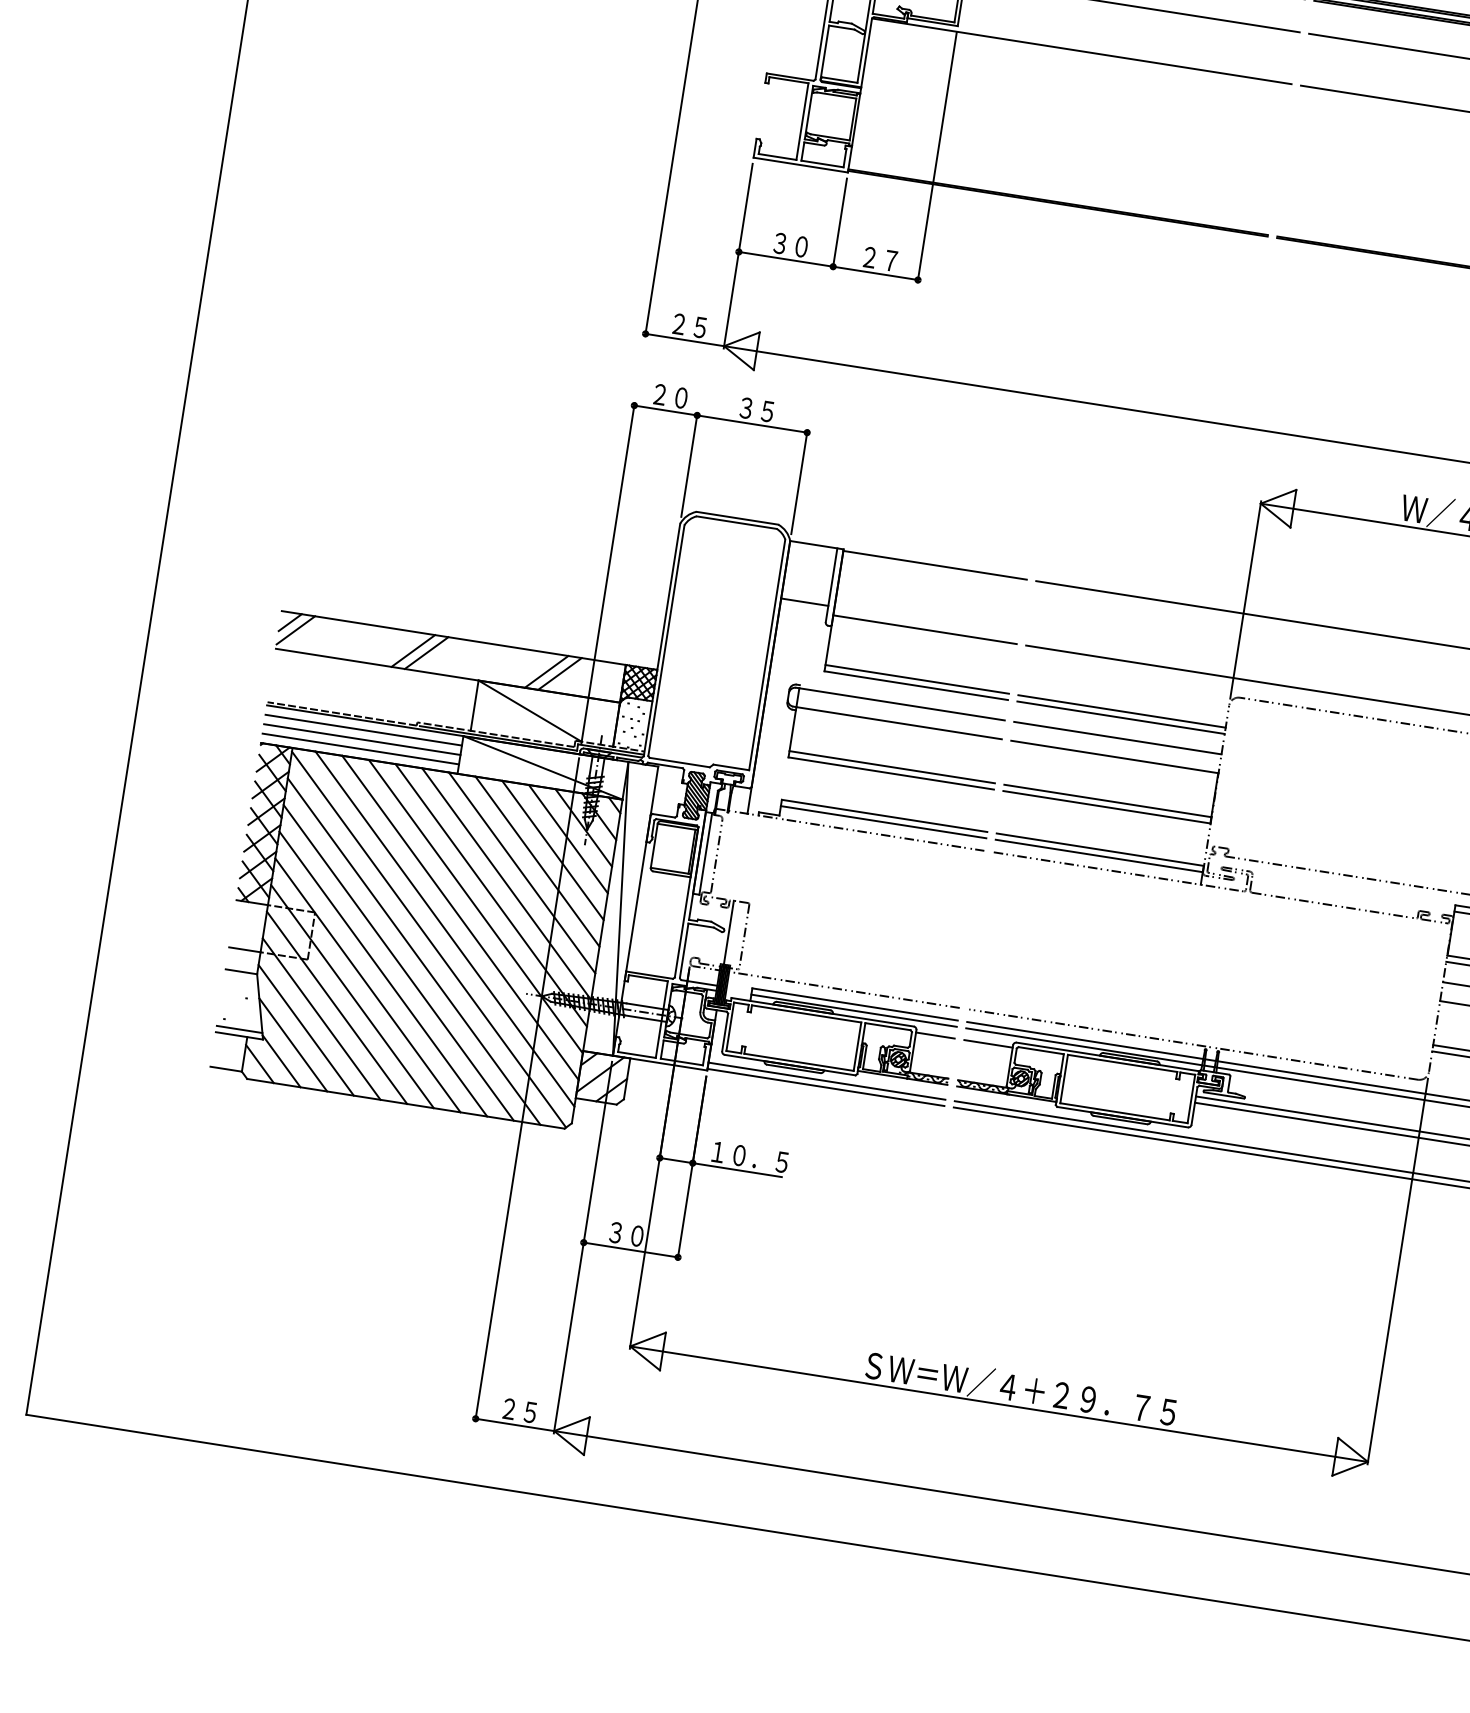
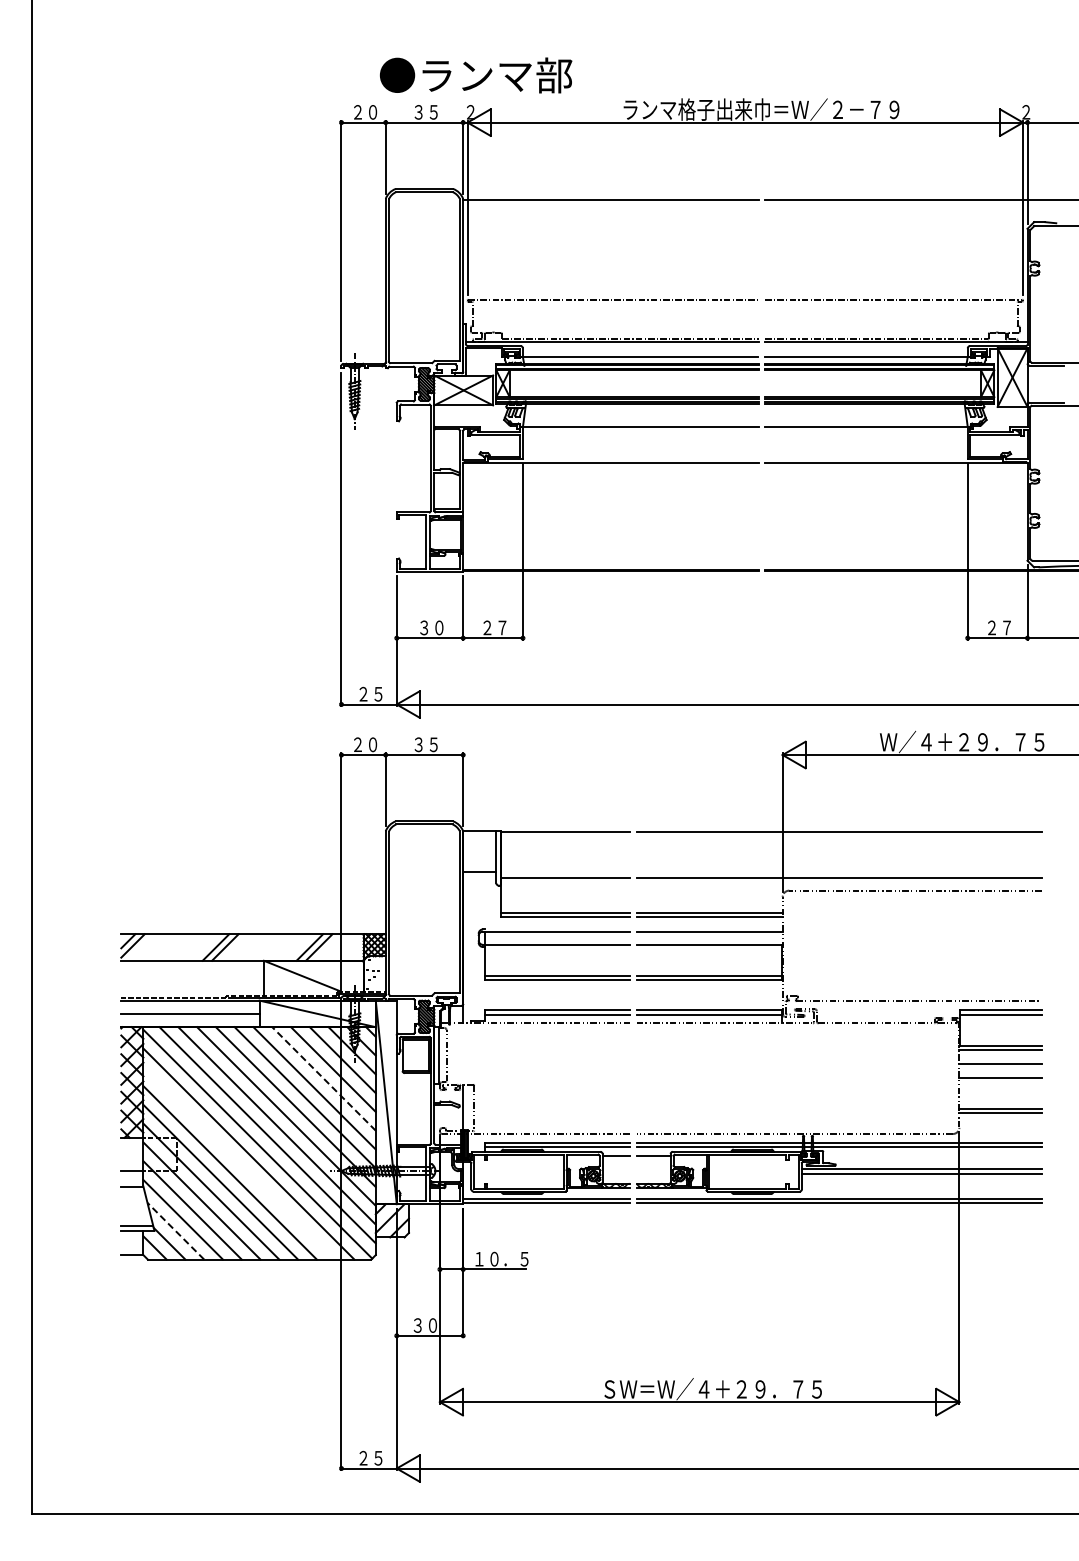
line: (363, 730) -> (190, 1007), removed
line: (360, 748) -> (190, 1020), removed
line: (536, 860) -> (323, 1078), solid -> dashed
line: (398, 962) -> (239, 1163), removed
line: (292, 1043) -> (175, 1230), solid -> dashed

